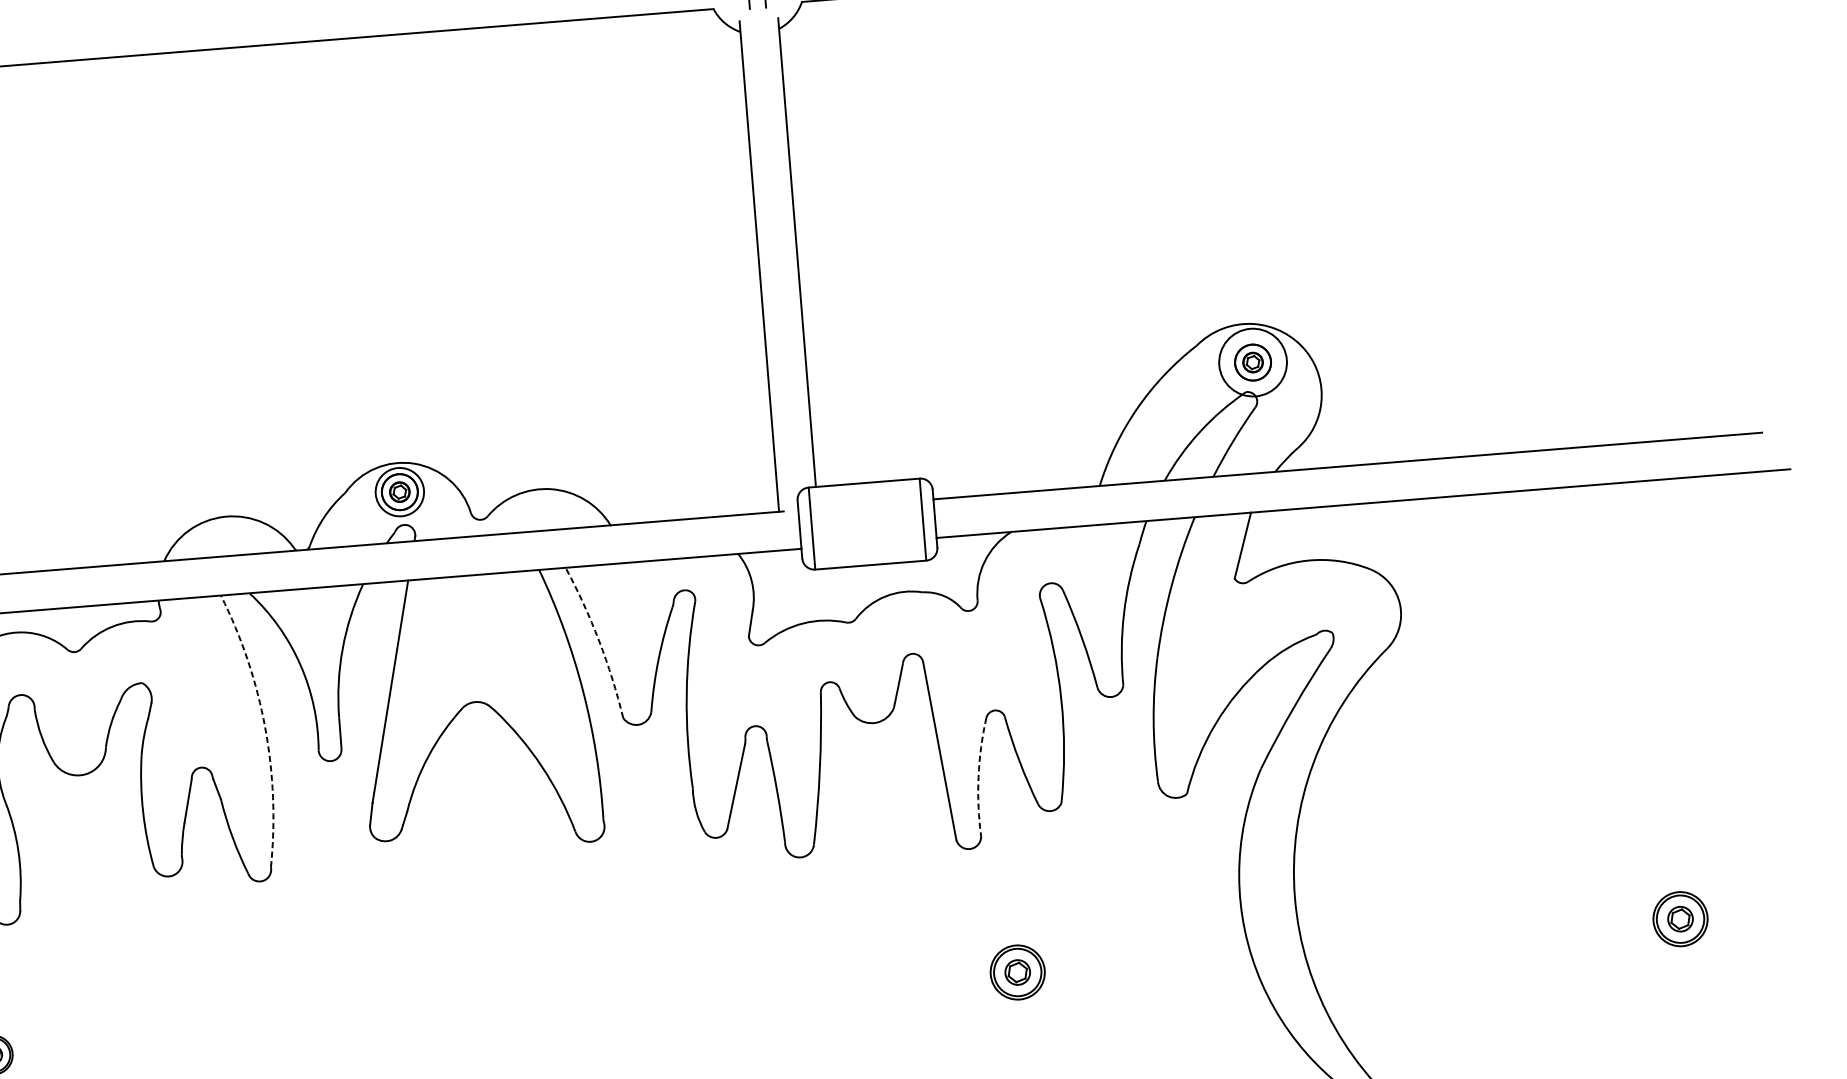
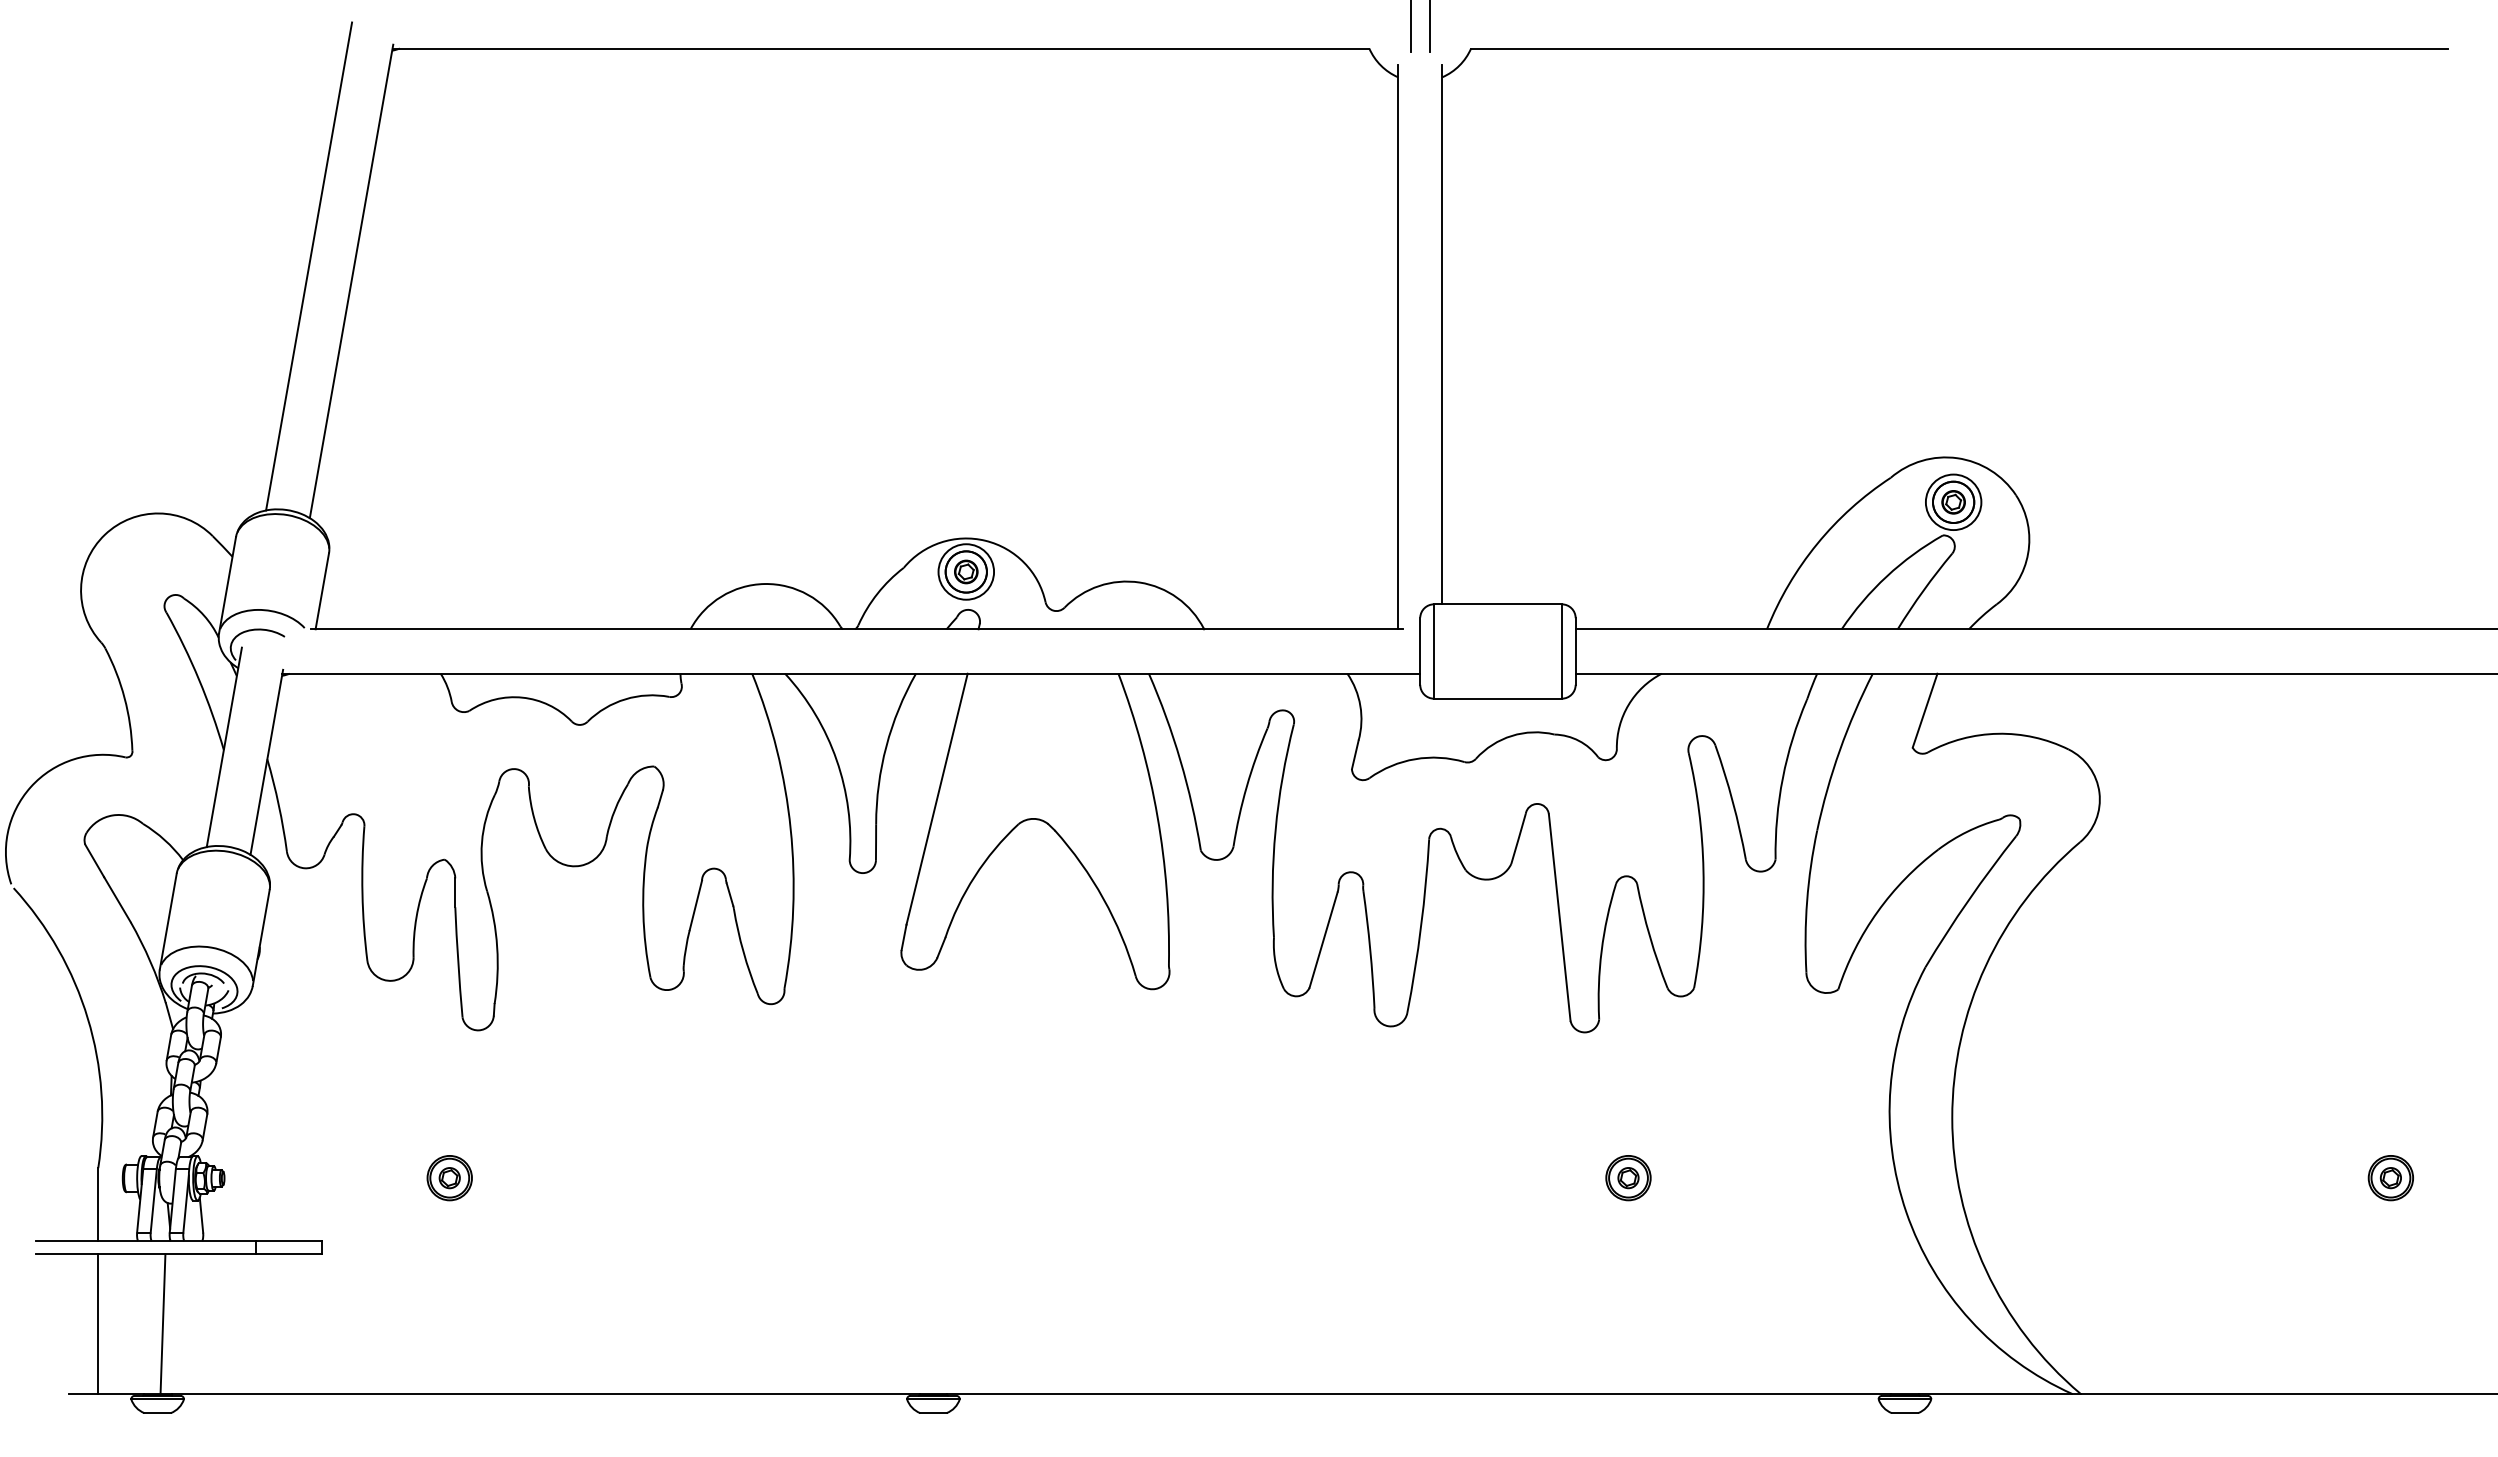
circle: (1252, 362) -> (1953, 502), size x0.71
arc: (599, 641) -> (1180, 760), dashed -> solid
arc: (265, 728) -> (790, 829), dashed -> solid
arc: (978, 777) -> (1601, 951), dashed -> solid
part: (1680, 919) -> (2390, 1178), size x0.71
part: (1017, 972) -> (1628, 1178), size x0.71

